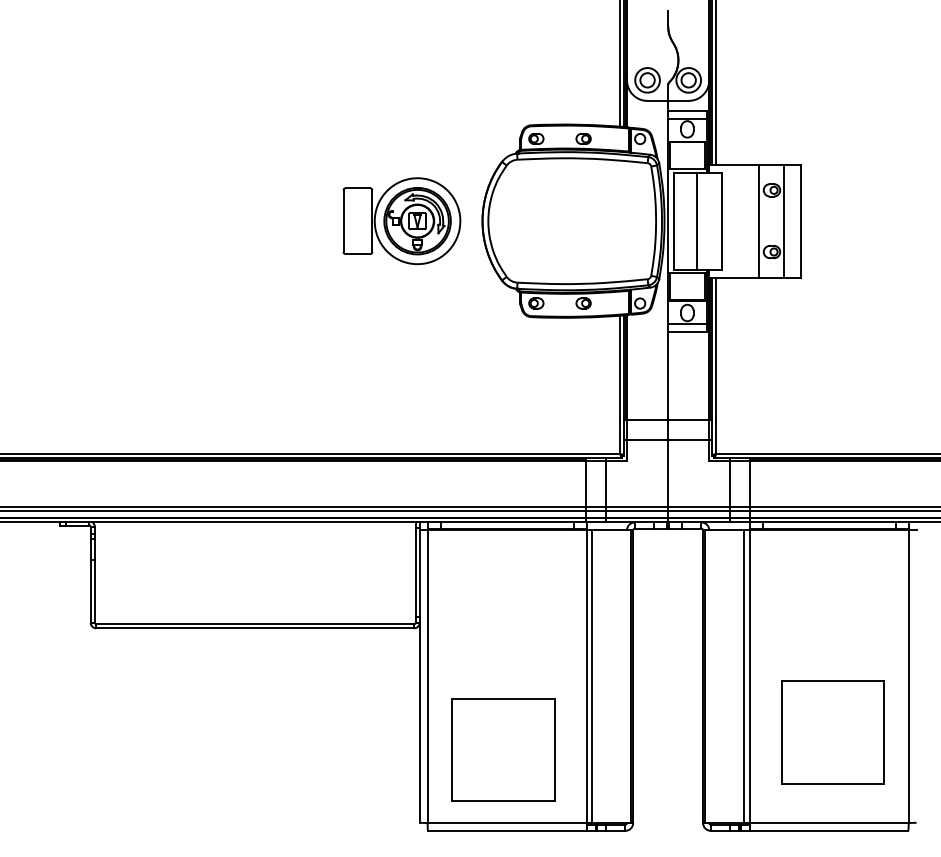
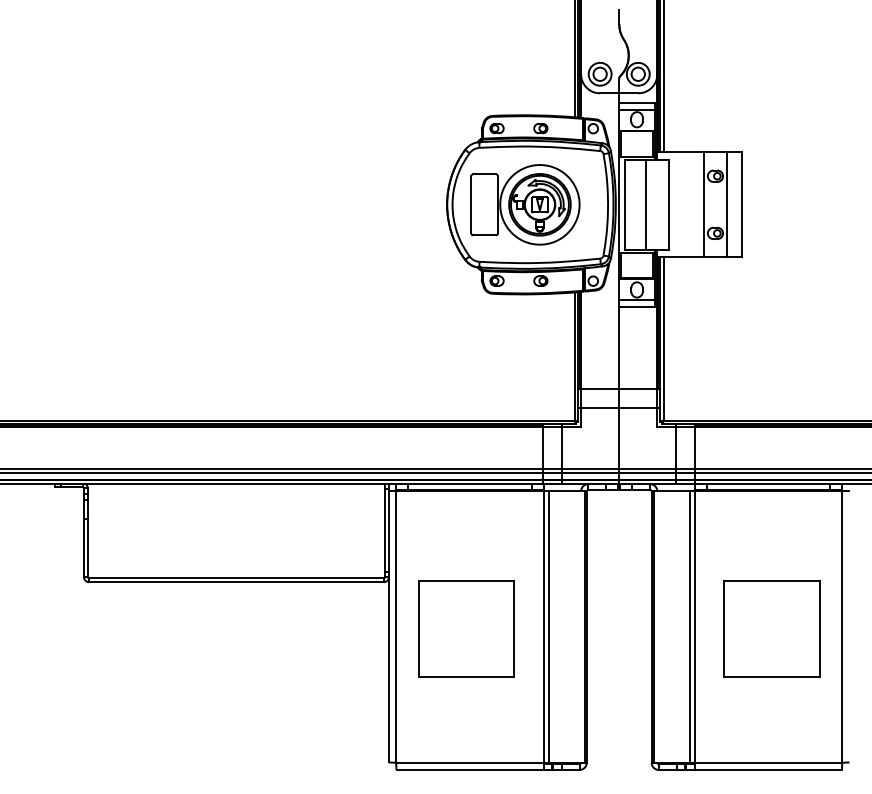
part: (401, 220) -> (525, 204), moved
part: (832, 732) -> (771, 628), moved
part: (503, 749) -> (466, 628), moved

